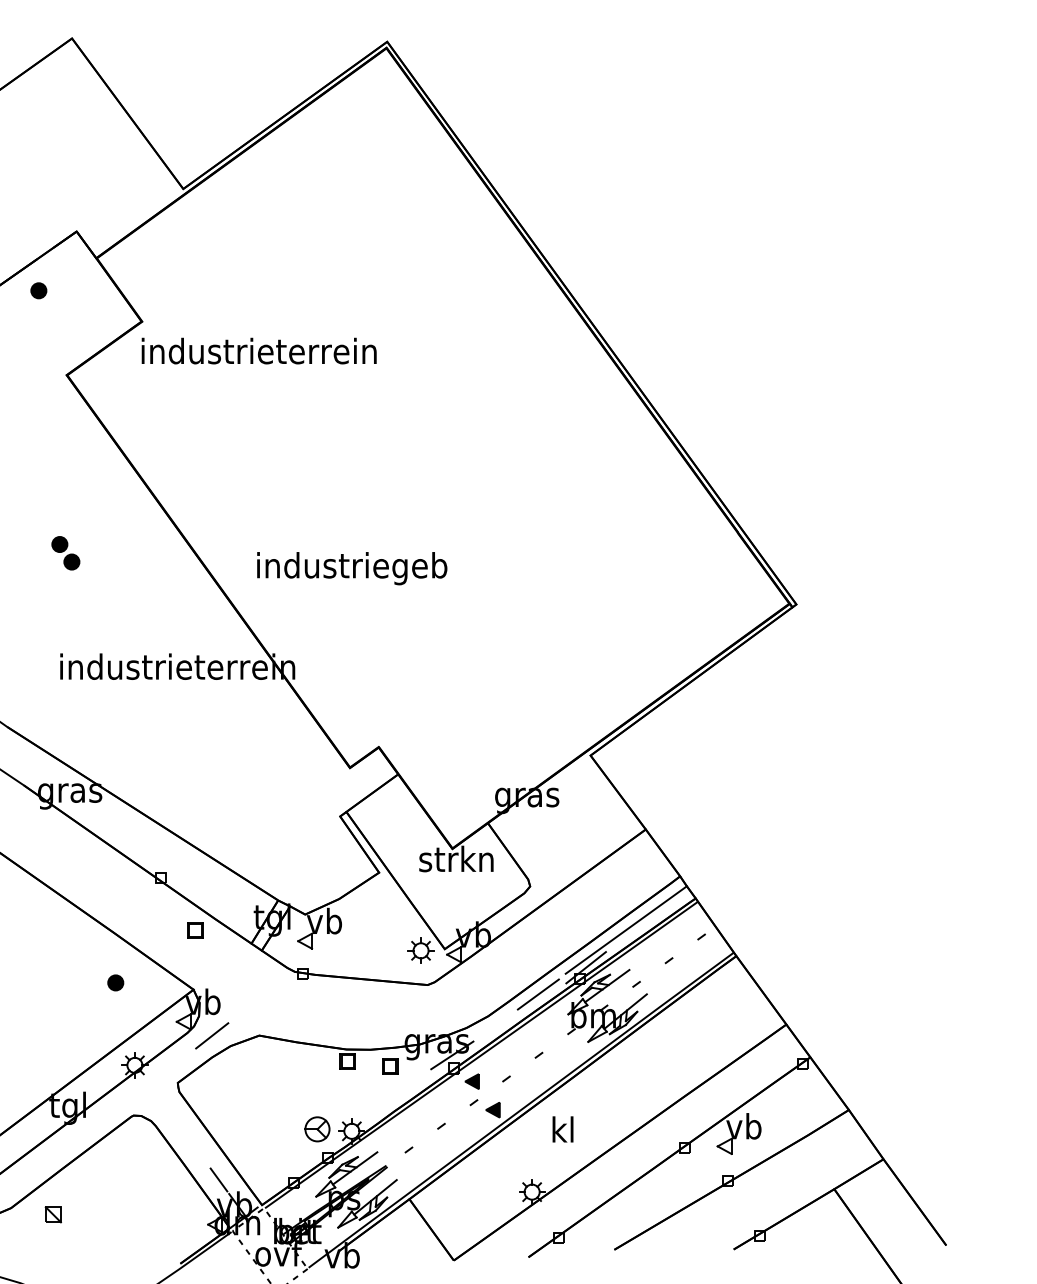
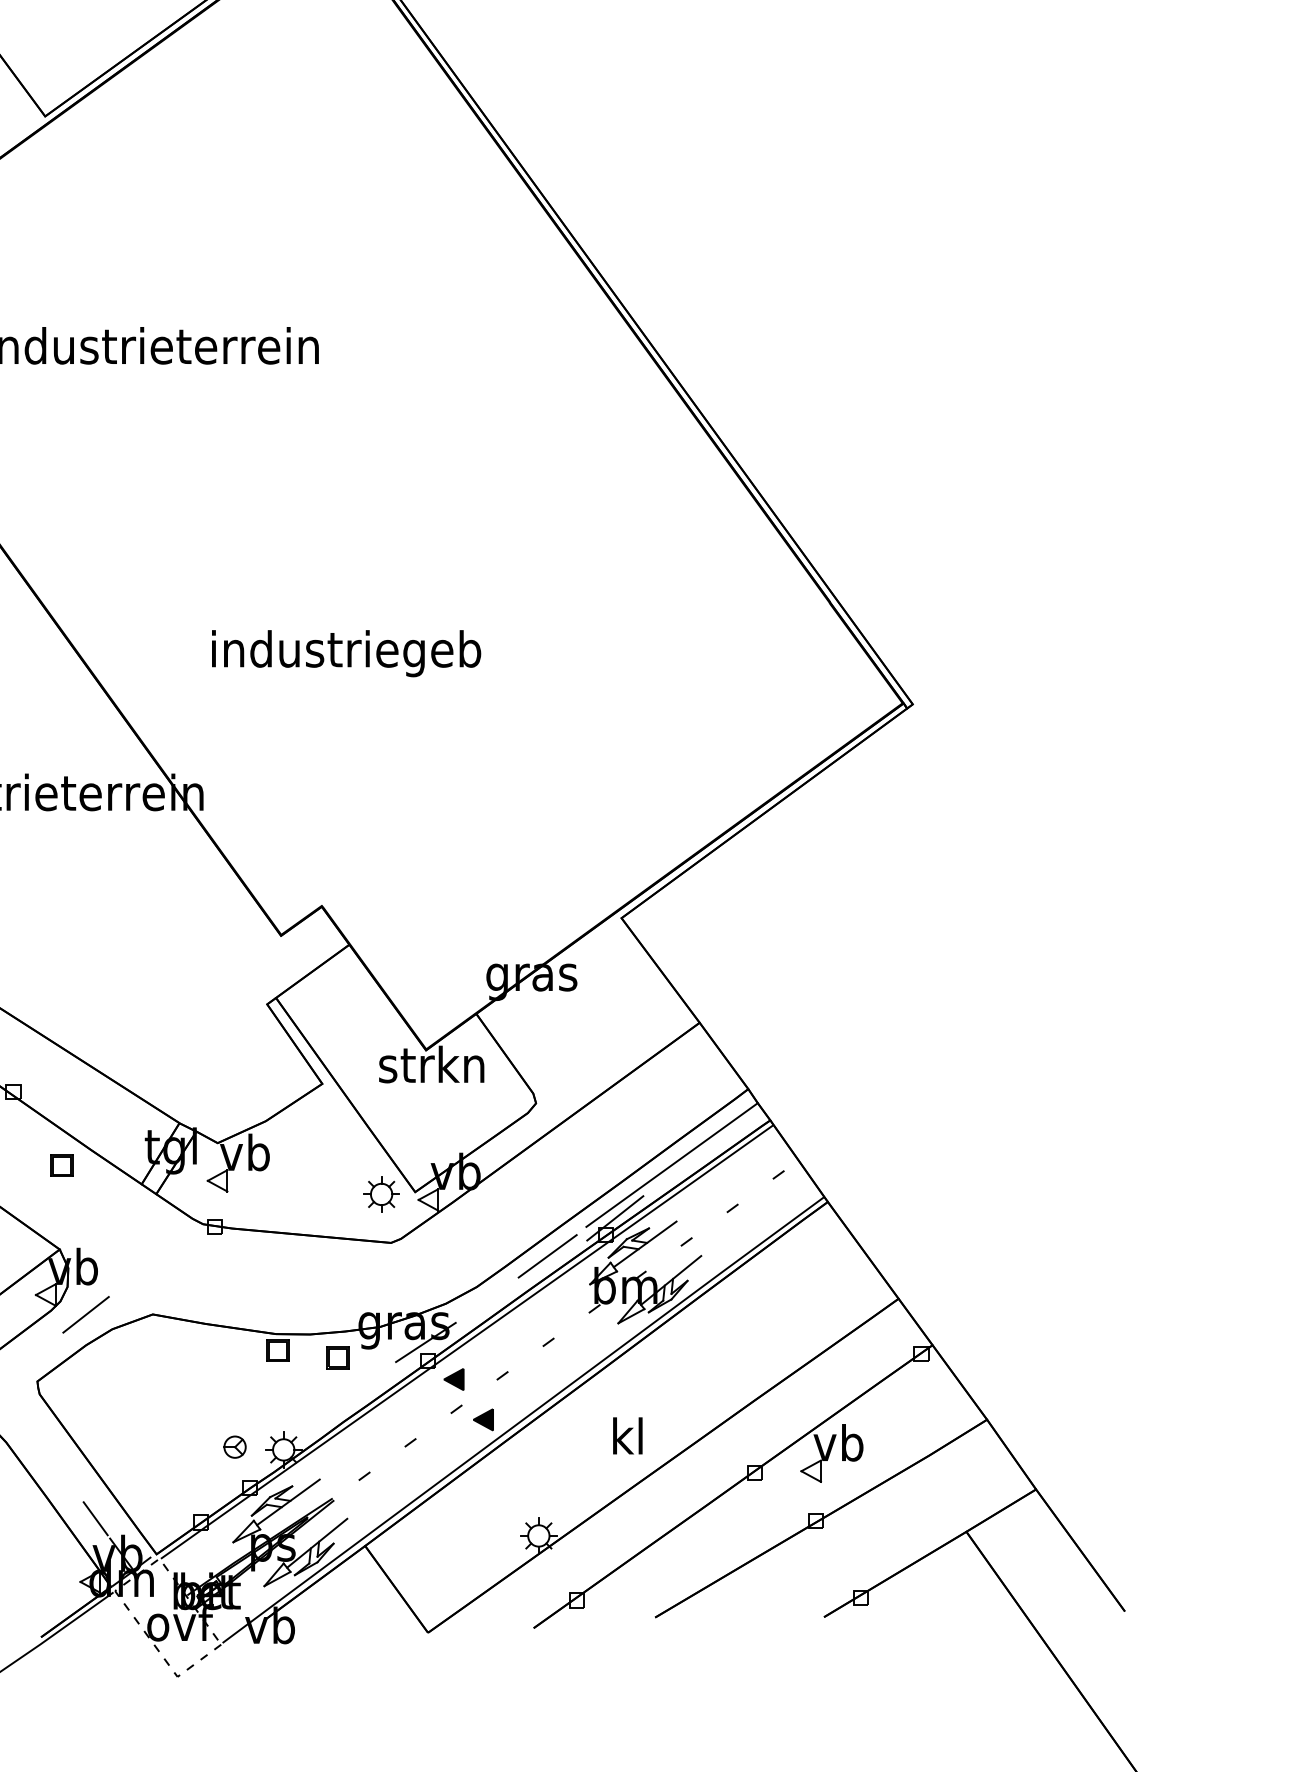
text: (352, 568) -> (346, 653), moved
part: (317, 1129) -> (235, 1447), size x0.62
text: (562, 1129) -> (627, 1435), moved

